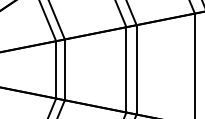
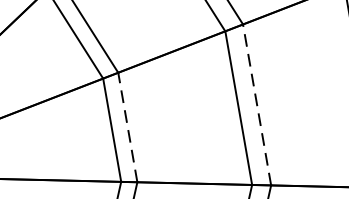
line: (64, 69) -> (127, 126), solid -> dashed
line: (136, 69) -> (256, 104), solid -> dashed

